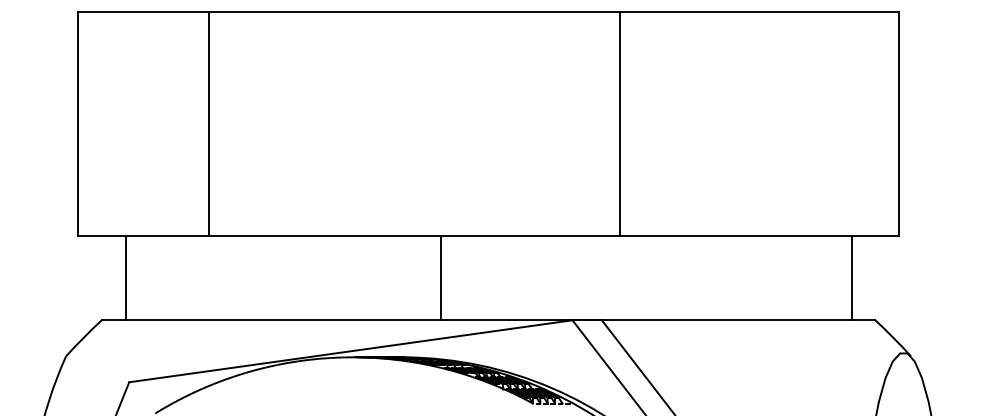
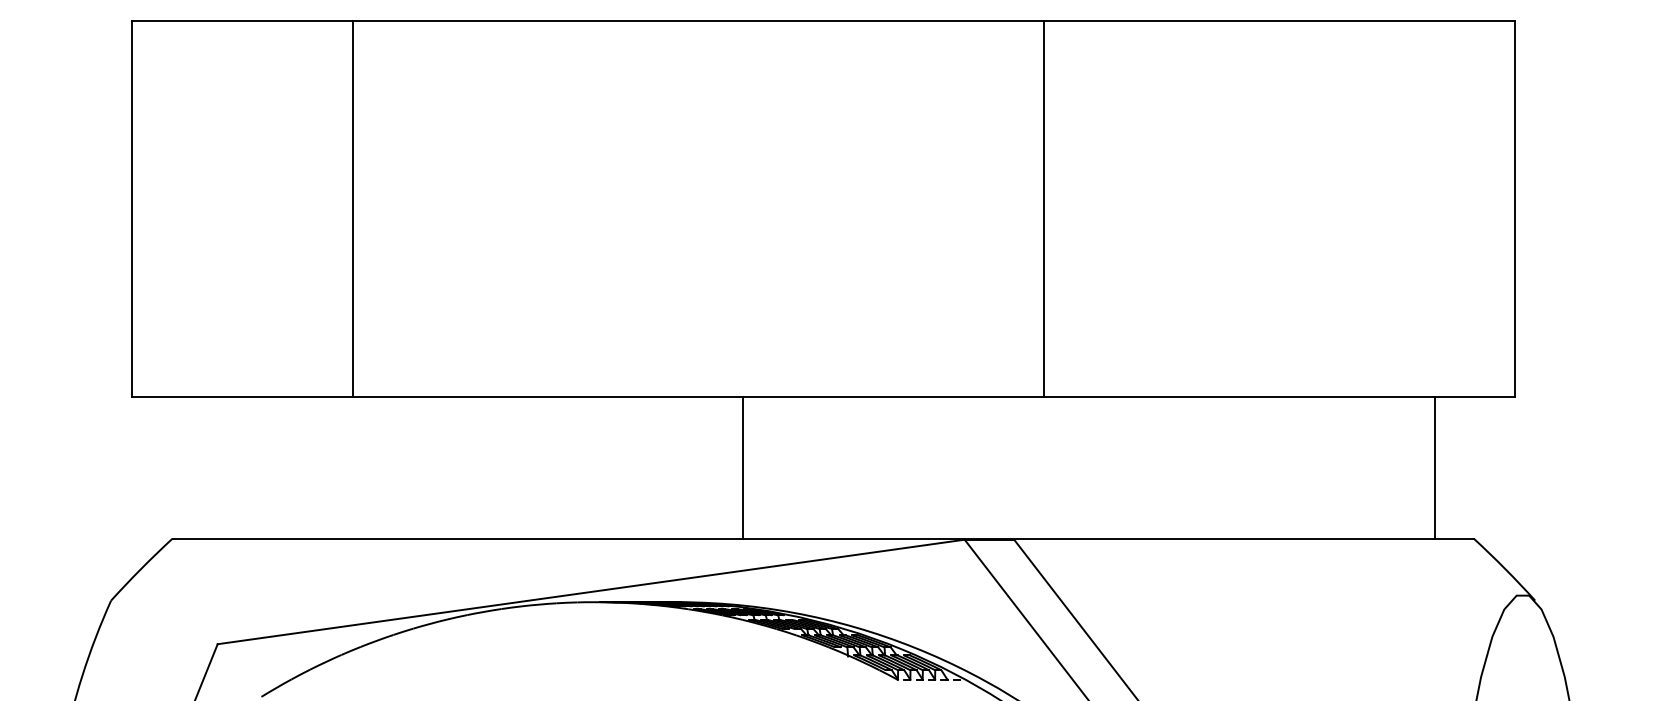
line: (125, 277) -> (211, 467), removed

